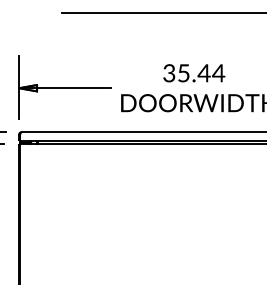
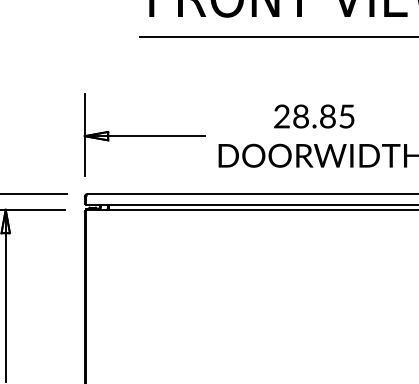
text: (194, 73) -> (314, 116), 35.44 -> 28.85

